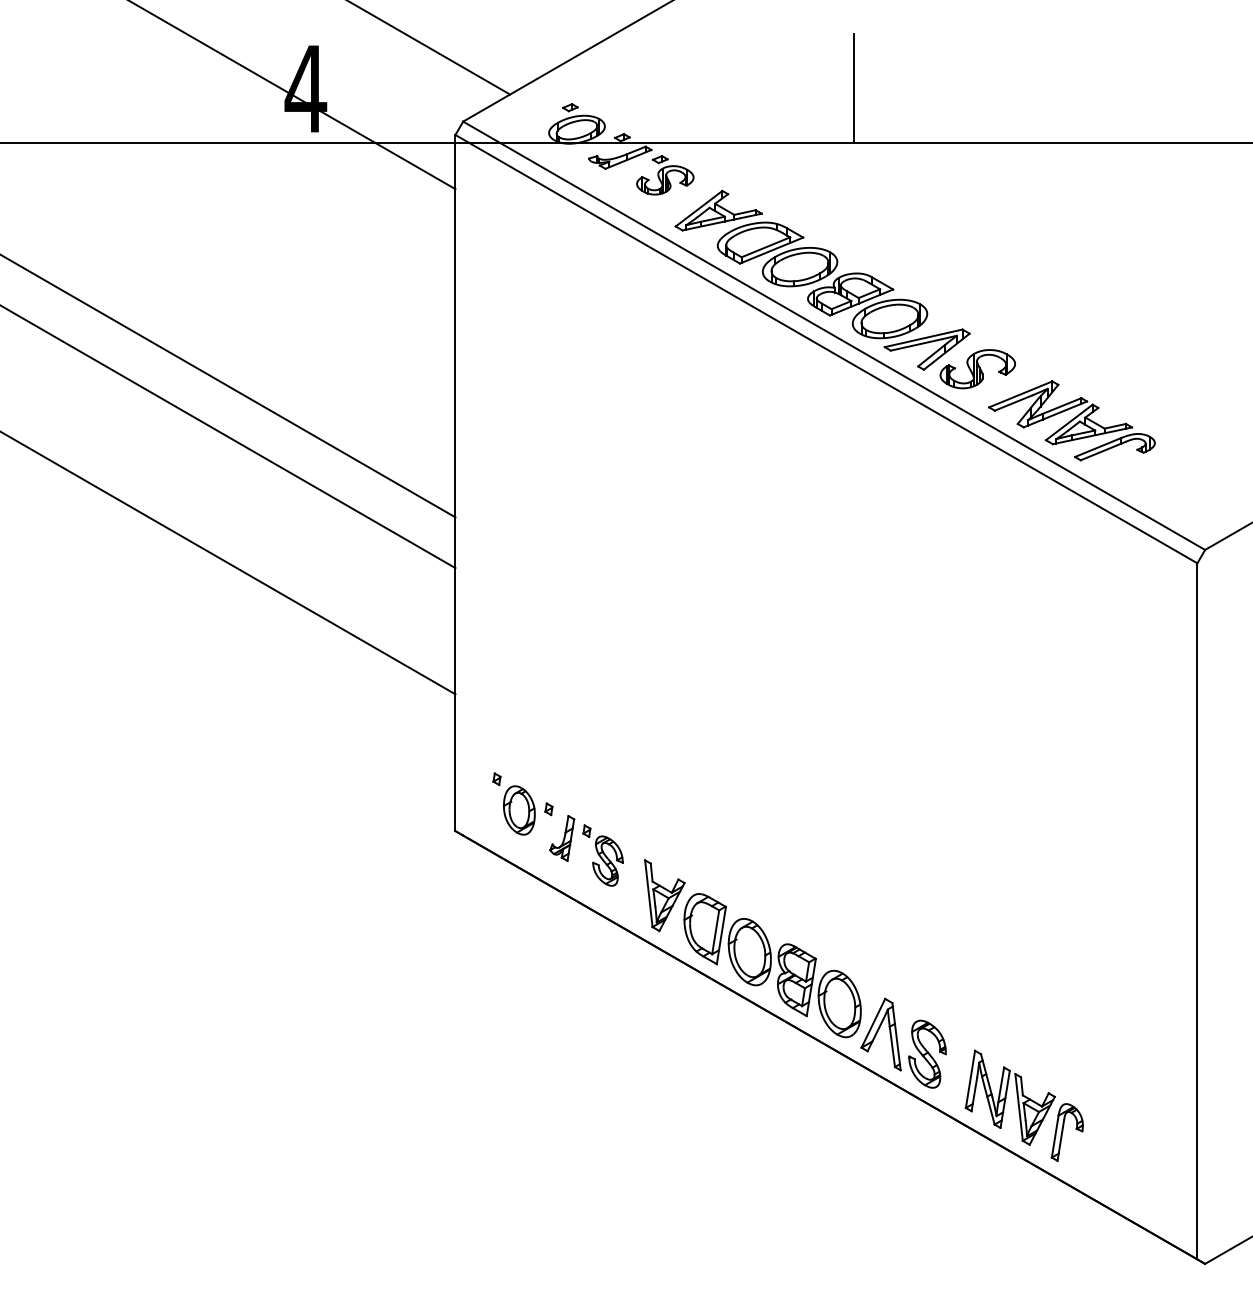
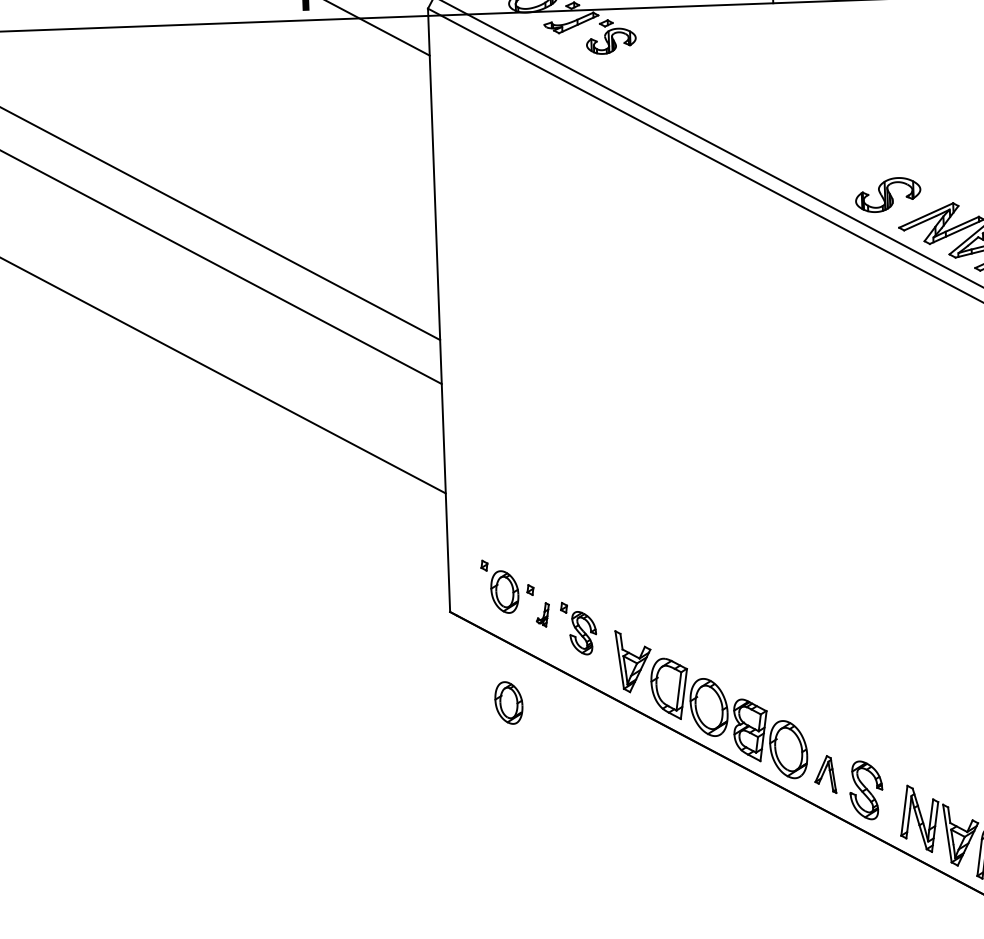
part: (822, 279) -> (750, 122), removed
part: (562, 838) -> (543, 614), size x0.6
part: (518, 938) -> (508, 703), added
part: (880, 1034) -> (824, 774), size x0.6

